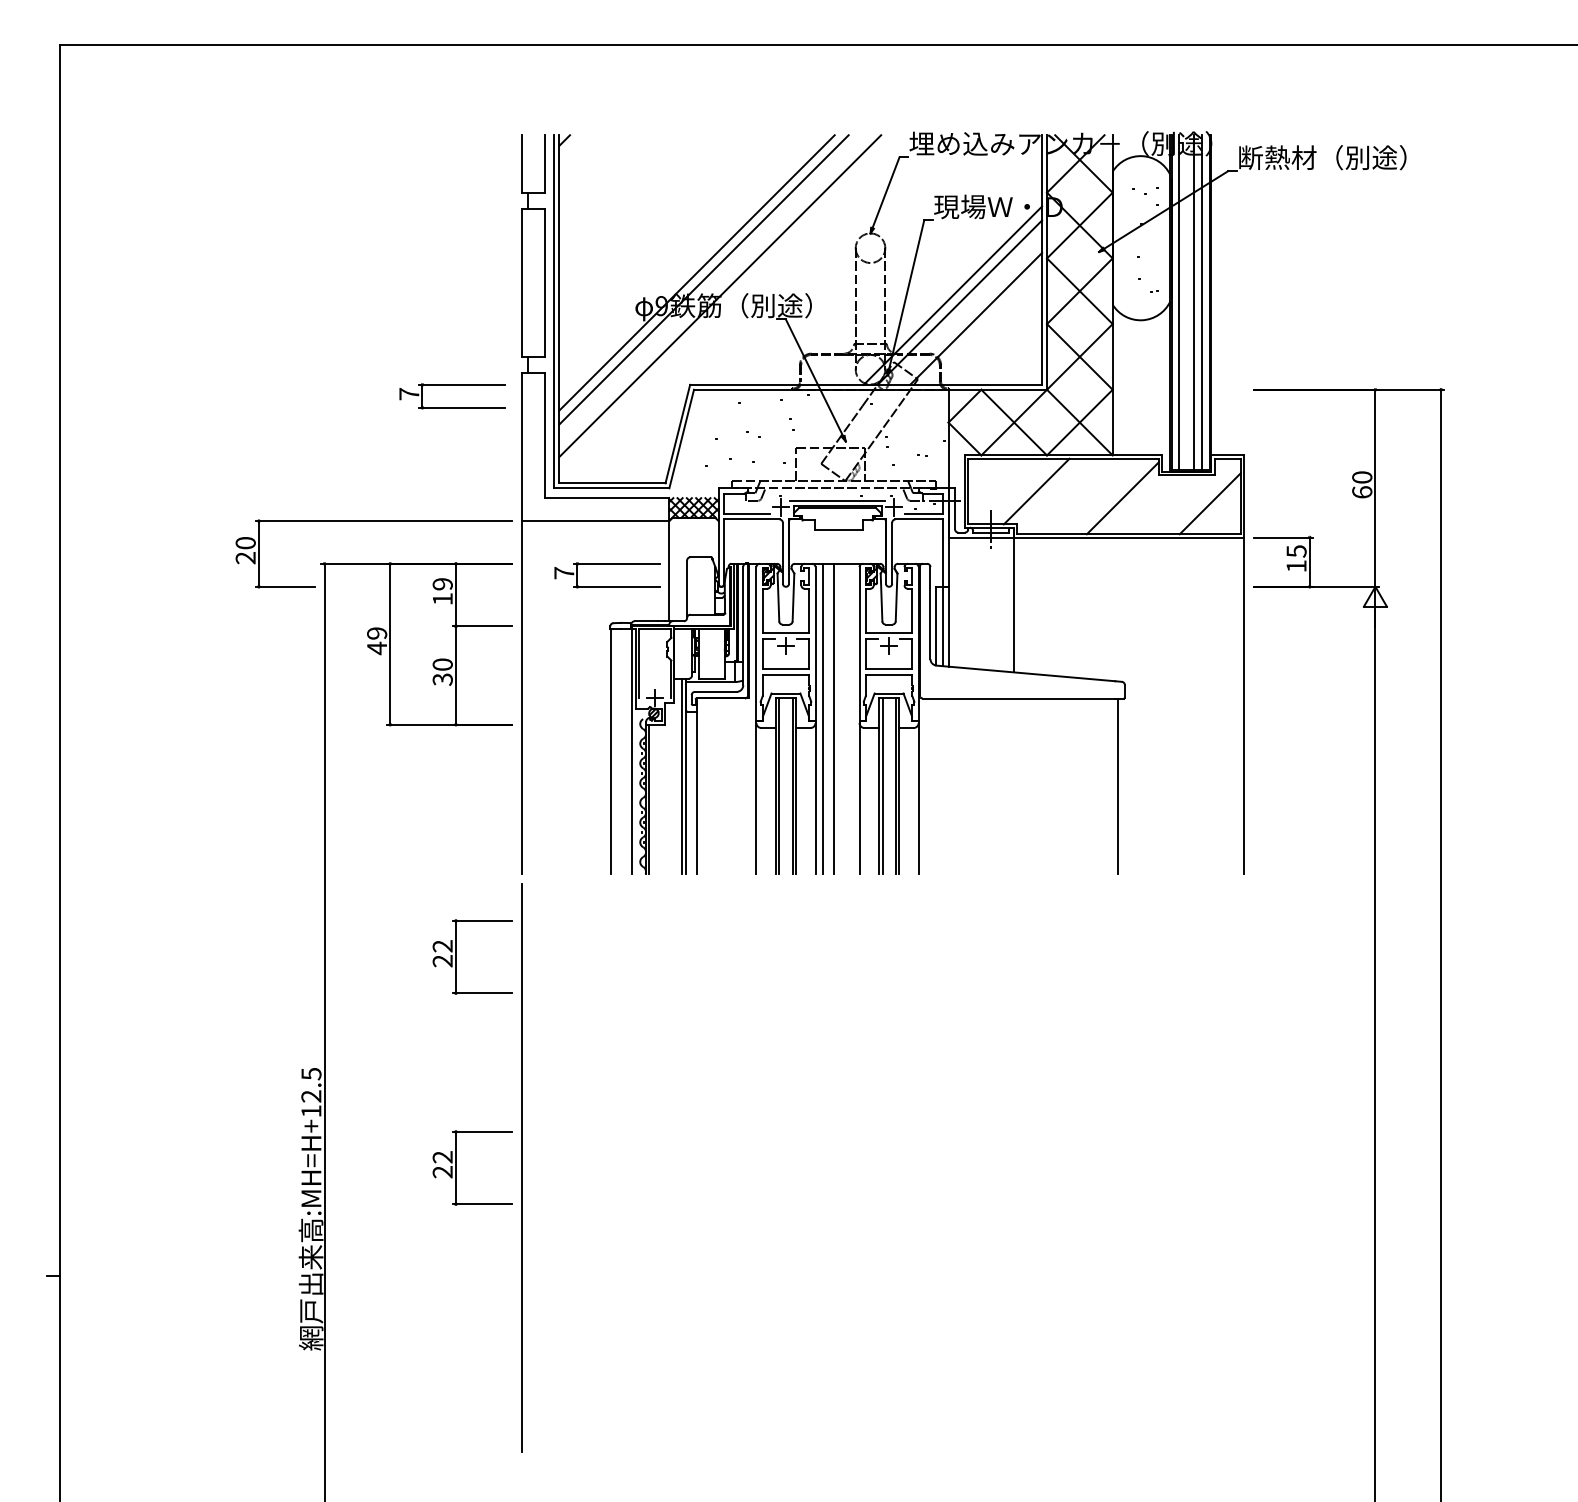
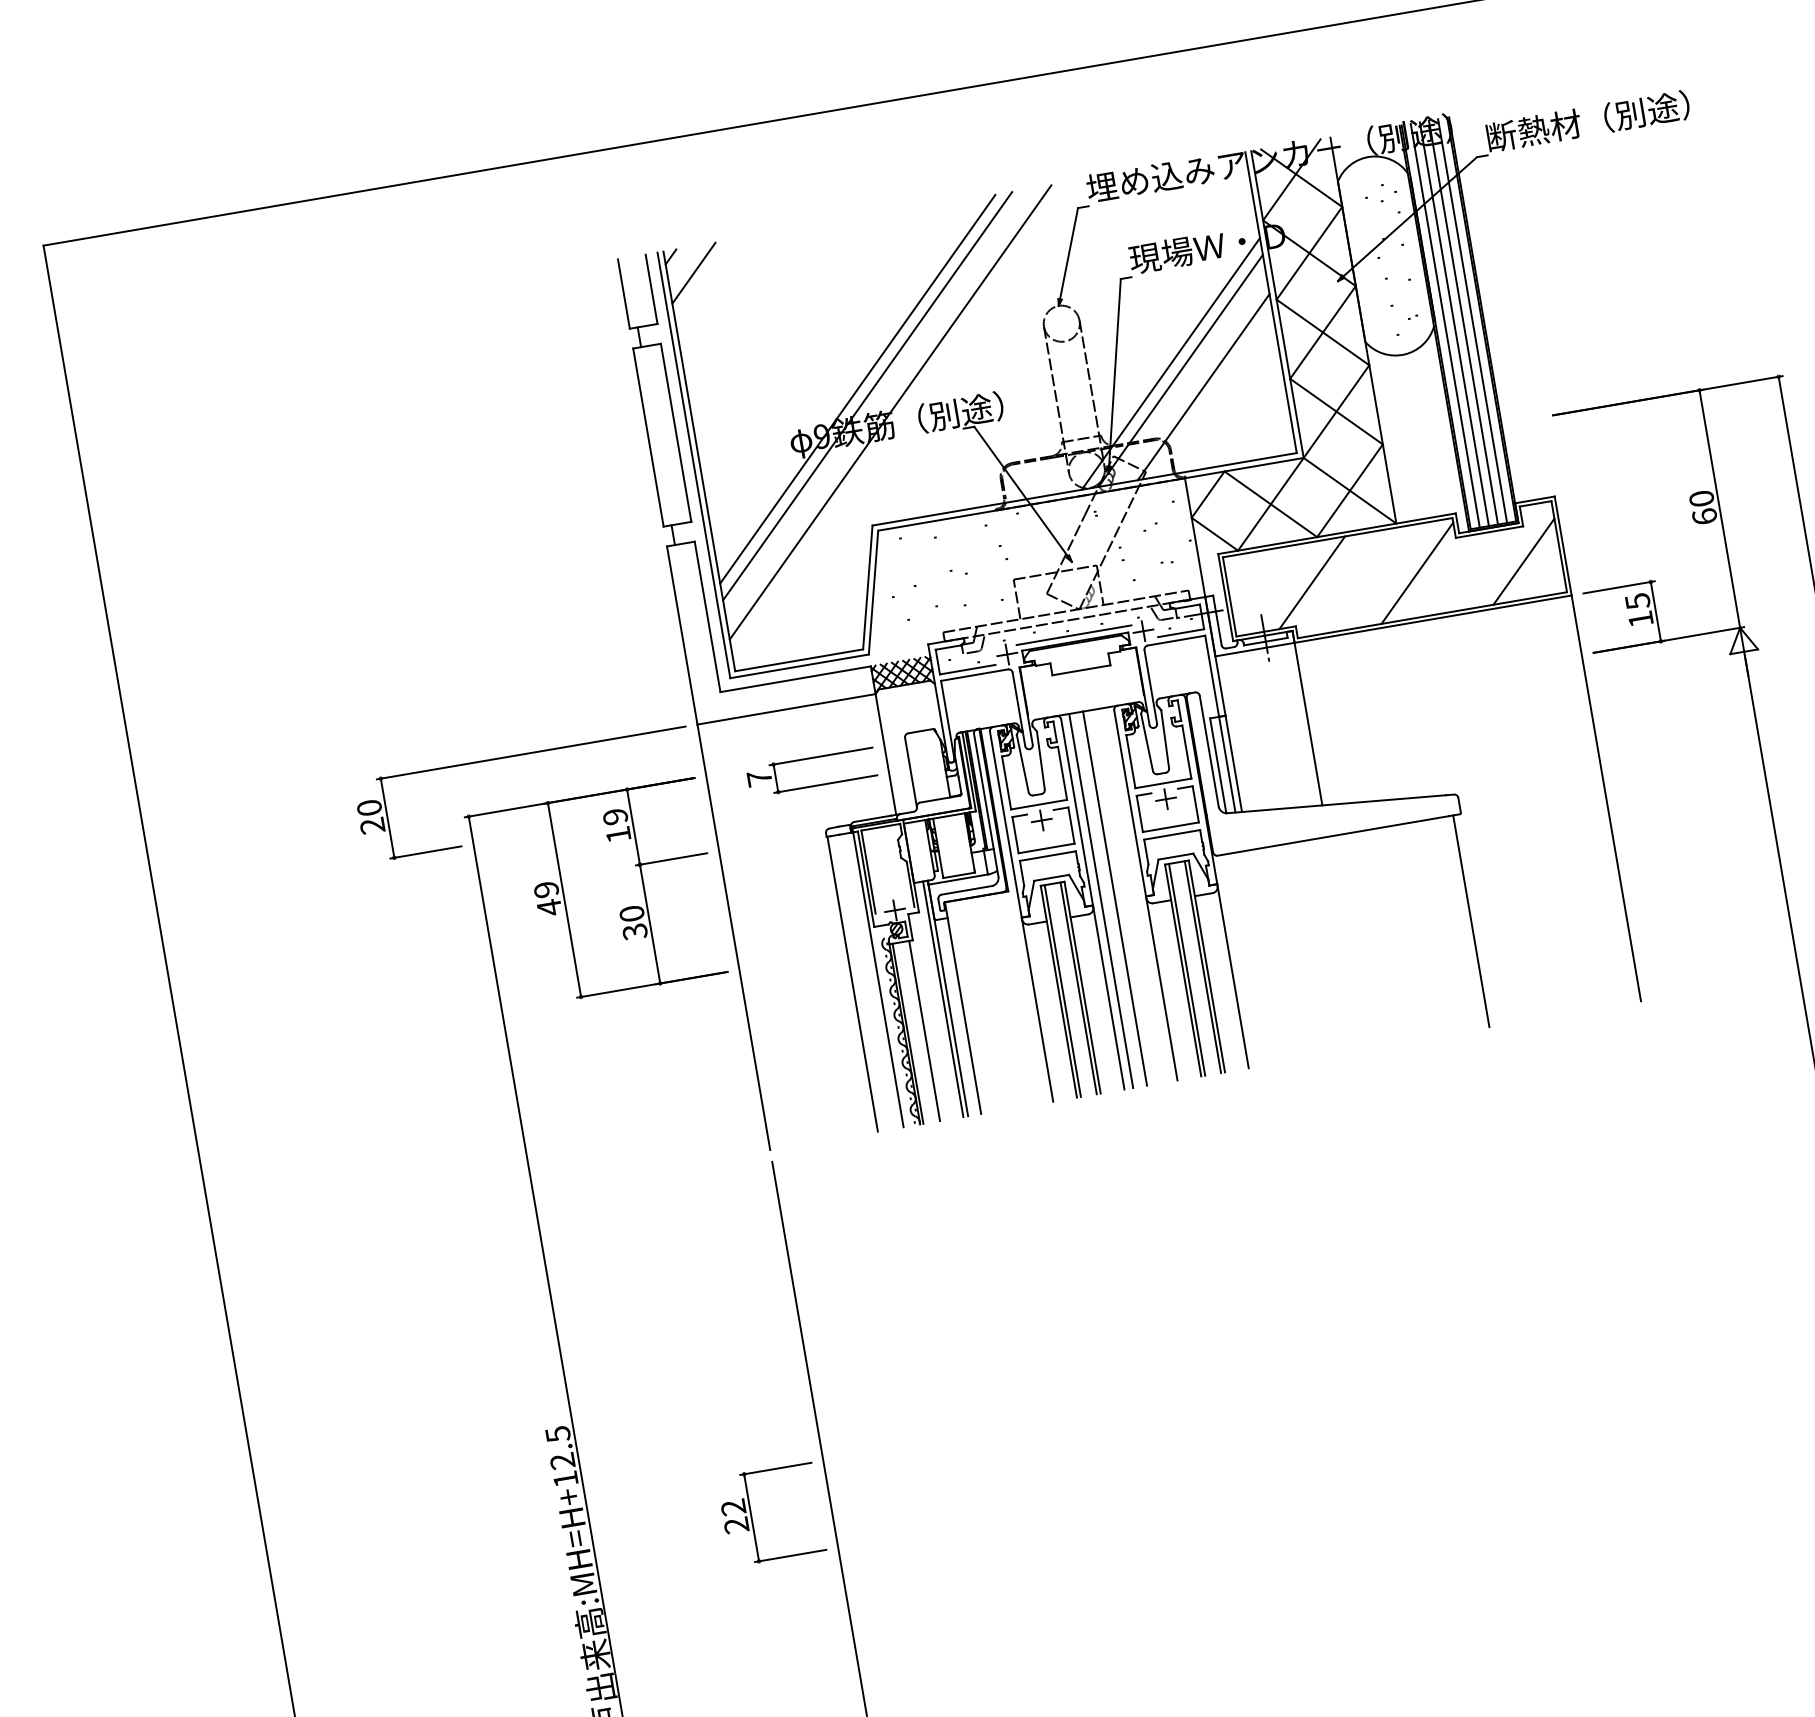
line: (580, 156) -> (693, 272), added
line: (1186, 302) -> (1453, 324), added
part: (452, 385) -> (586, 575), removed
line: (662, 799) -> (924, 1031), added
part: (456, 956) -> (708, 1262), removed

